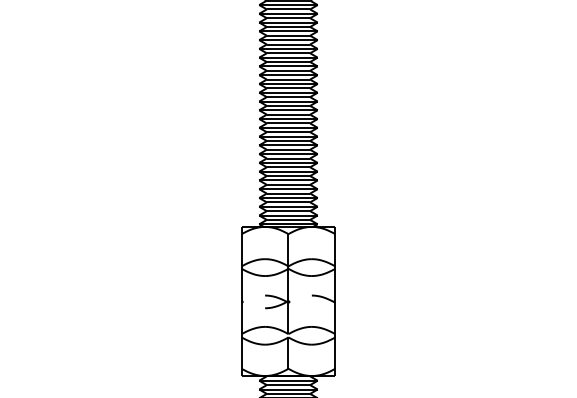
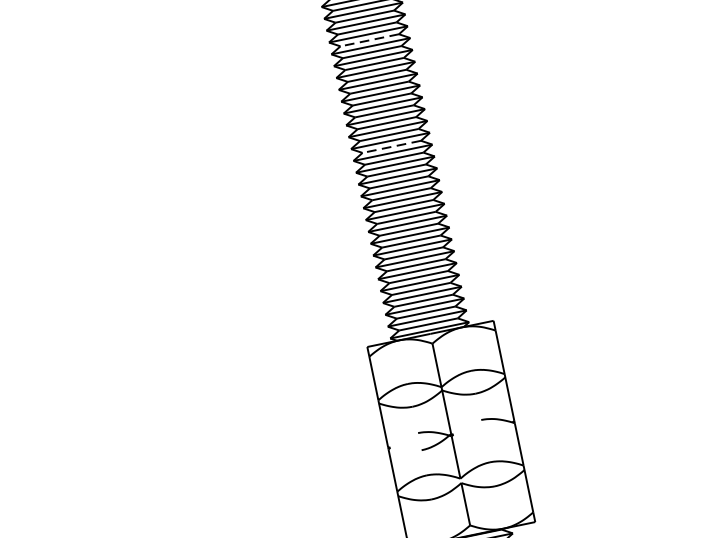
line: (288, 9) -> (369, 40), solid -> dashed
line: (288, 88) -> (391, 147), solid -> dashed

